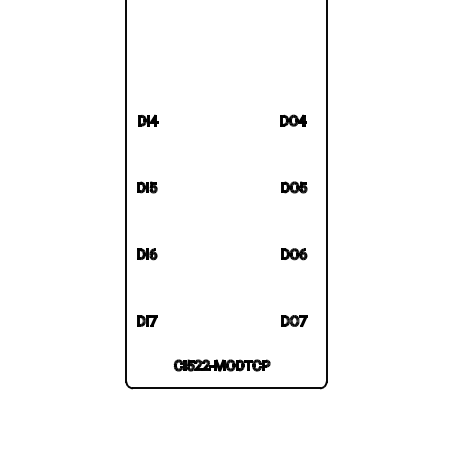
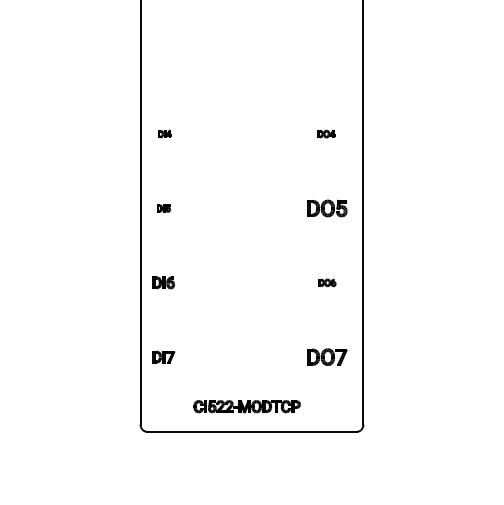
part: (147, 120) -> (164, 133), size x0.6
part: (293, 120) -> (326, 133), size x0.6
part: (147, 187) -> (163, 208), size x0.6
part: (294, 187) -> (327, 208), size x1.4
part: (294, 253) -> (327, 282), size x0.6
part: (294, 320) -> (327, 356), size x1.4

